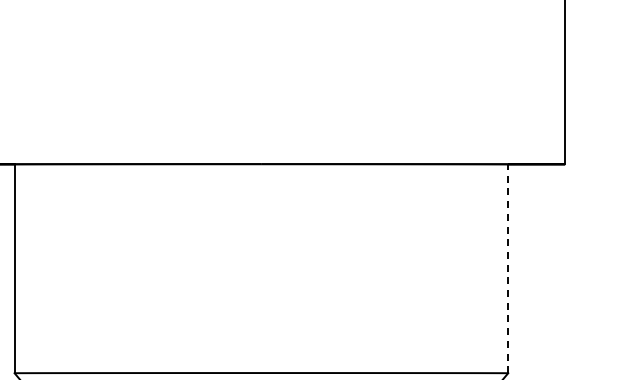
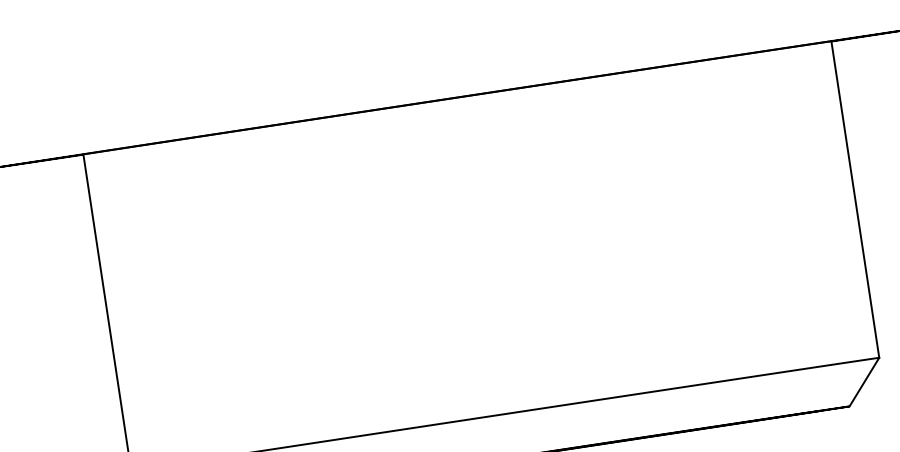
line: (508, 268) -> (855, 199), dashed -> solid

